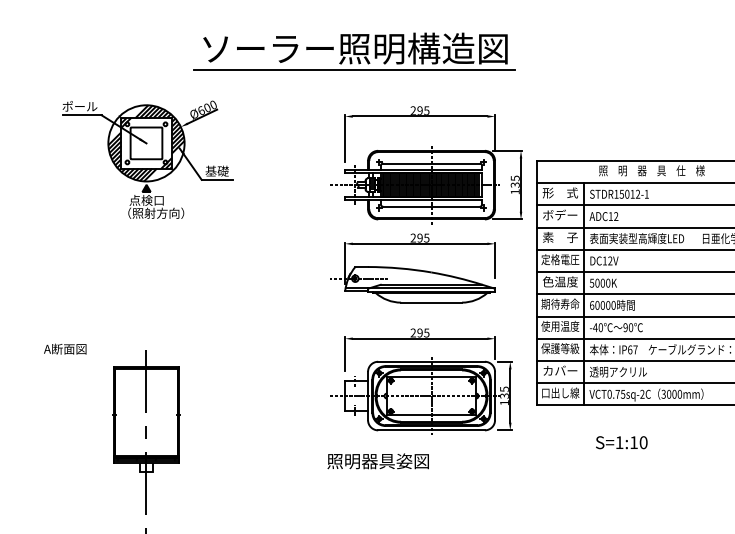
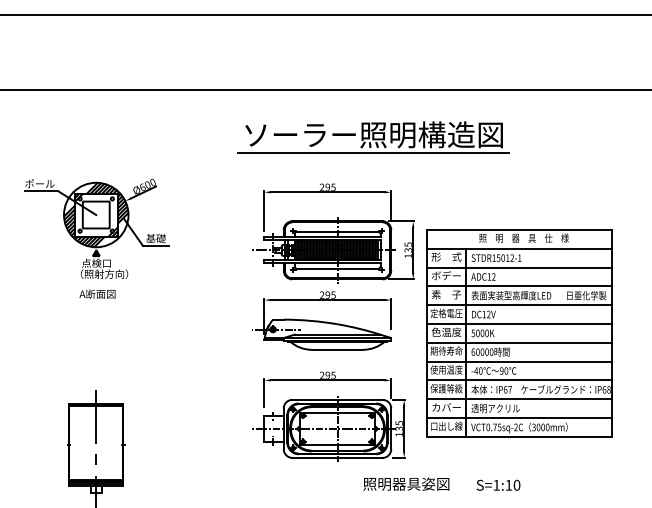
part: (354, 51) -> (373, 137), moved
text: (65, 348) -> (97, 293), moved
text: (621, 441) -> (498, 484), moved
text: (378, 460) -> (406, 483), moved

